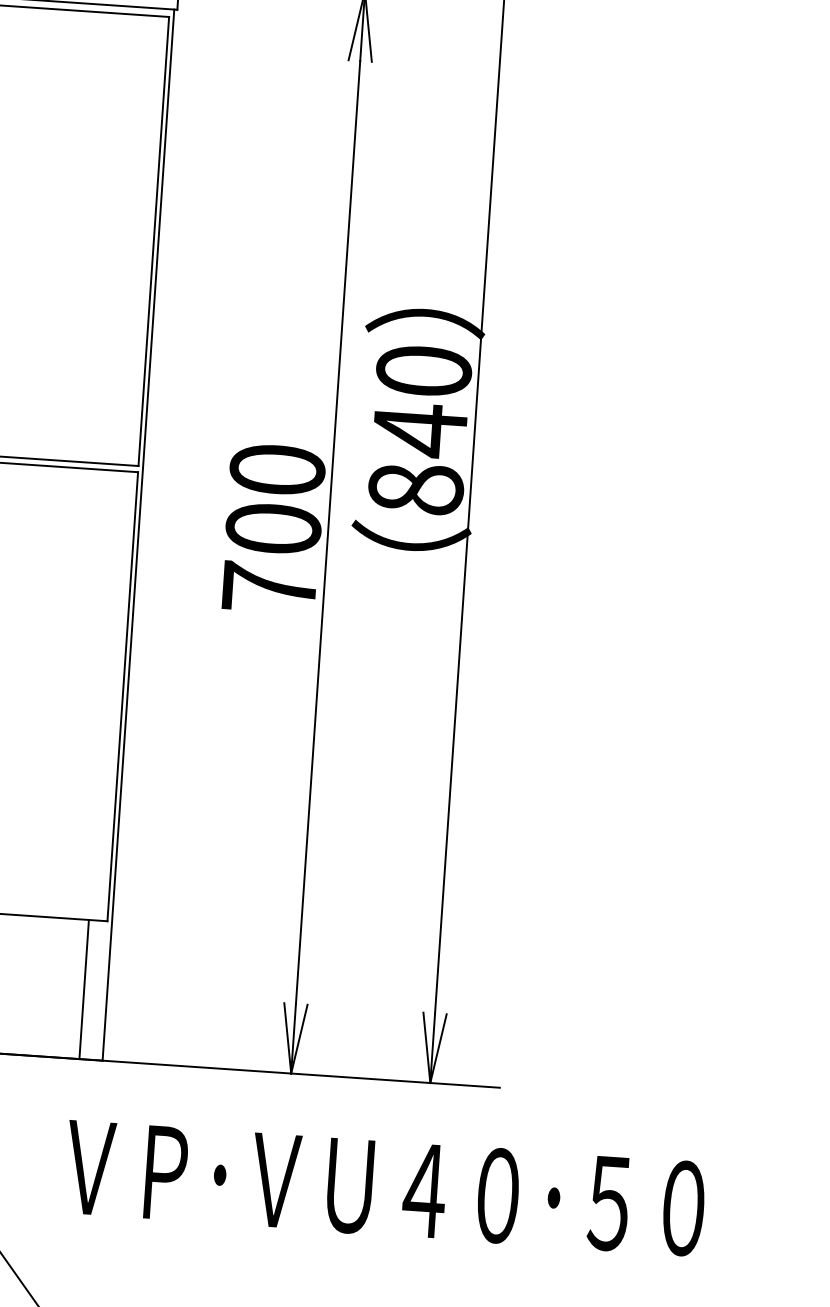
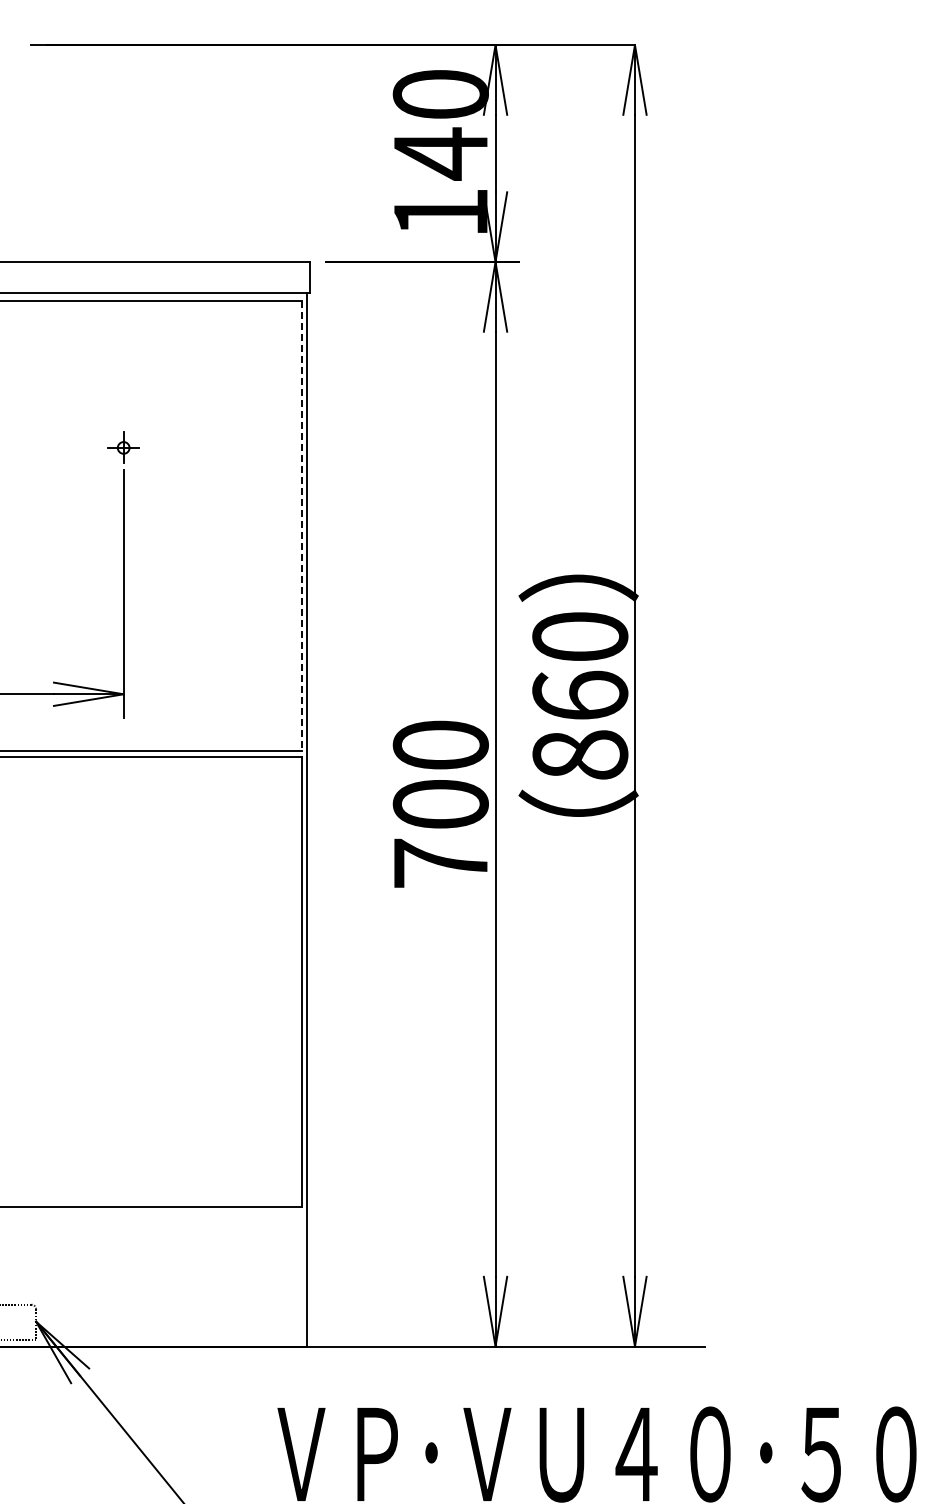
line: (153, 242) -> (301, 526), solid -> dashed
text: (420, 430) -> (580, 696), 840 -> 860
line: (84, 989) -> (283, 1276), removed

